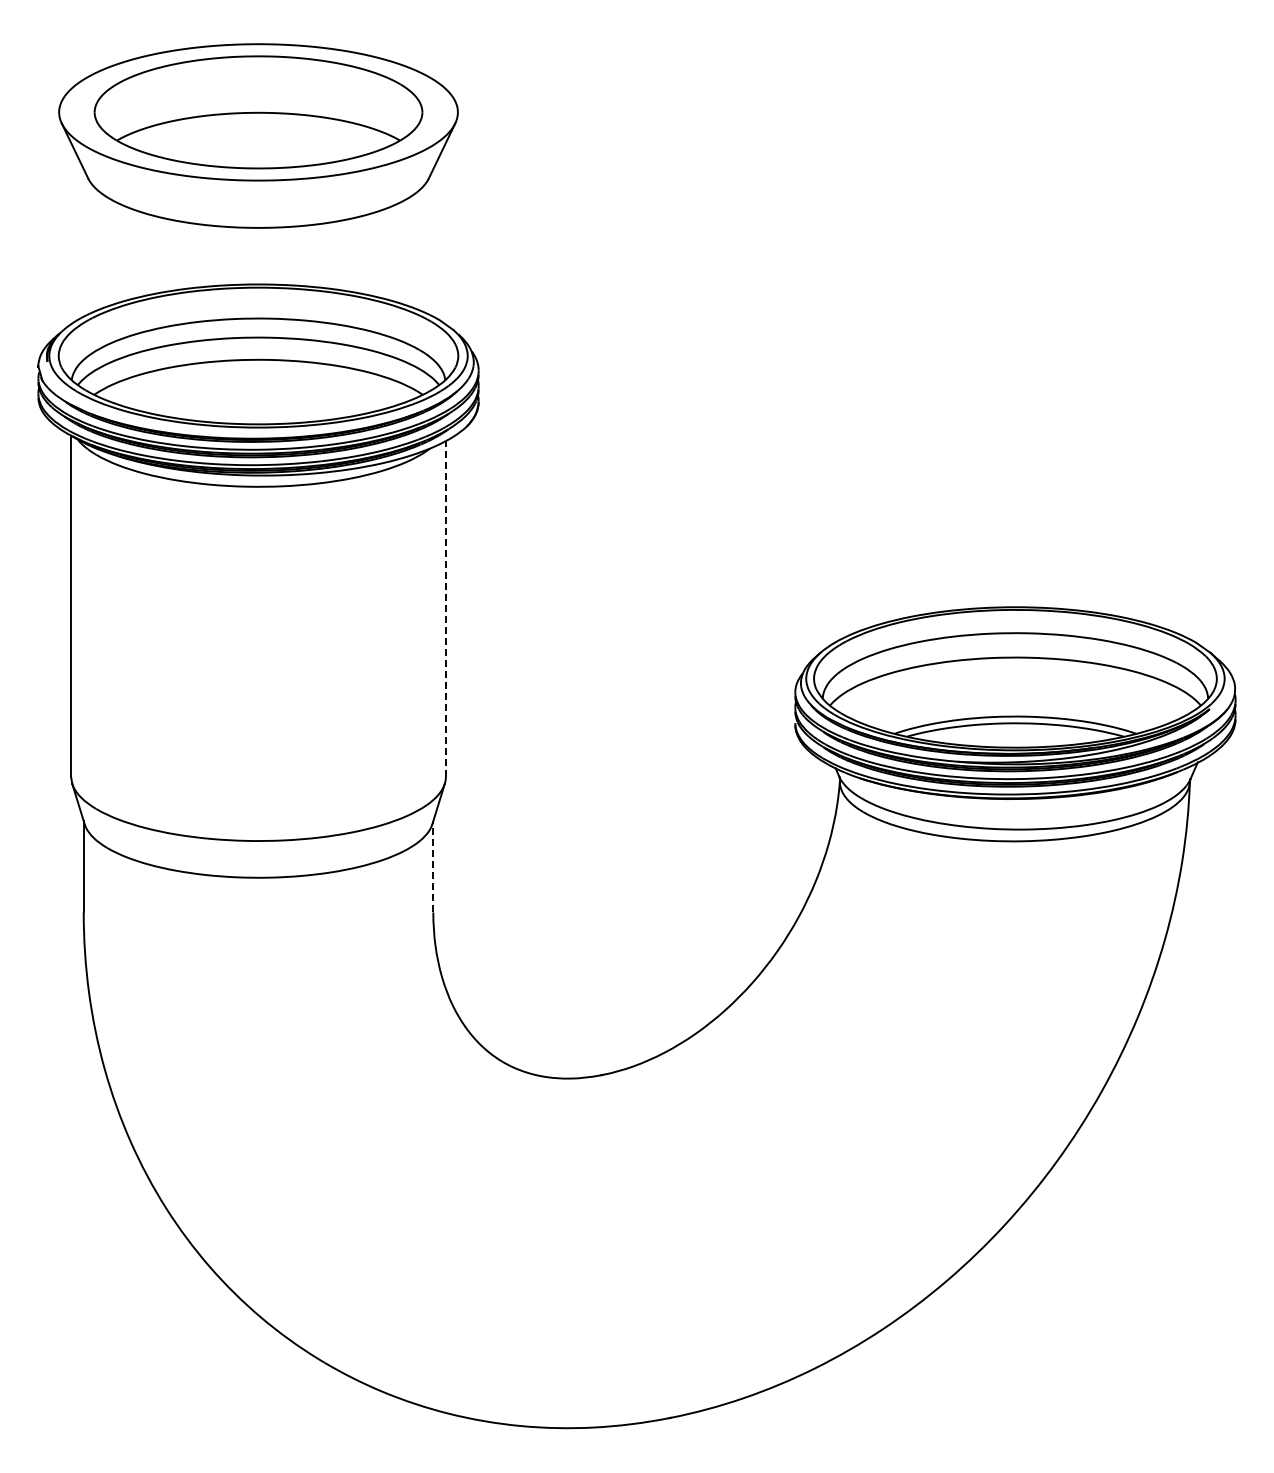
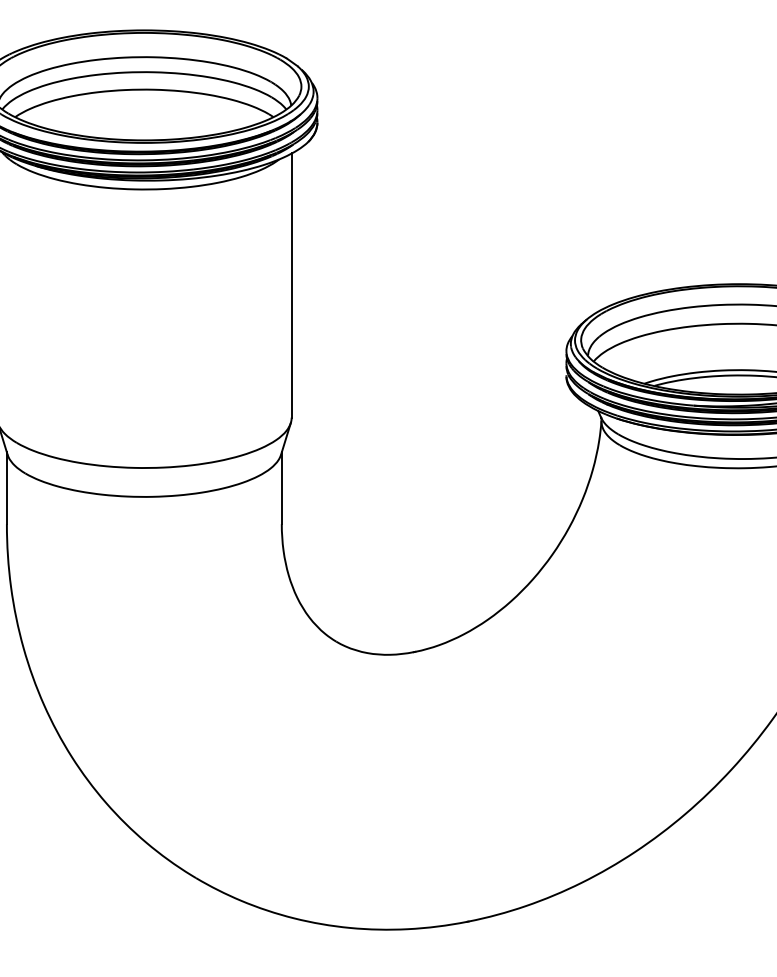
line: (445, 608) -> (291, 285), dashed -> solid
line: (433, 866) -> (281, 488), dashed -> solid

